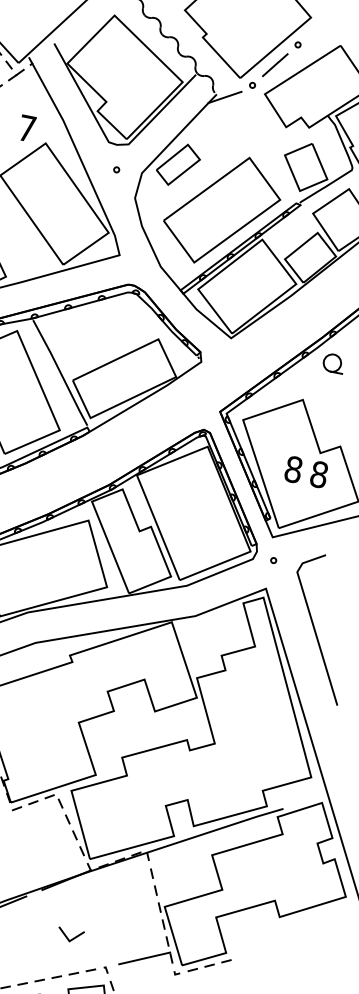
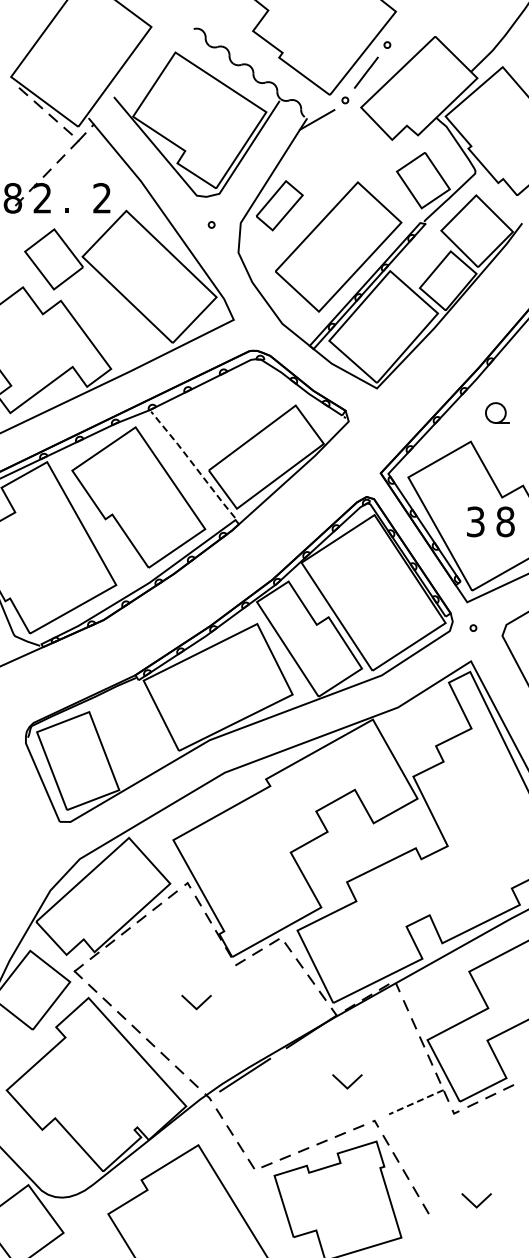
text: (26, 128) -> (101, 198), 7 -> 2
part: (333, 362) -> (497, 412), moved
line: (60, 372) -> (193, 464), solid -> dashed
text: (293, 469) -> (475, 521), 8 -> 3
line: (67, 937) -> (344, 1084), moved
line: (144, 958) -> (416, 1102), solid -> dashed

